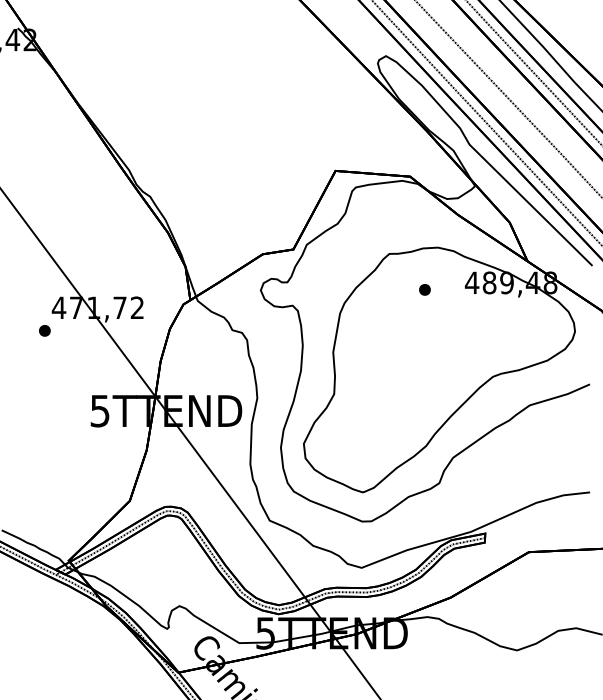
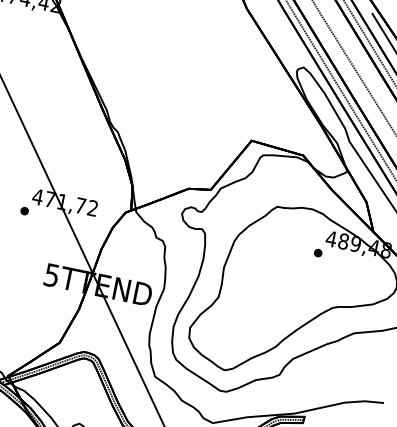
part: (424, 289) -> (317, 252), moved

